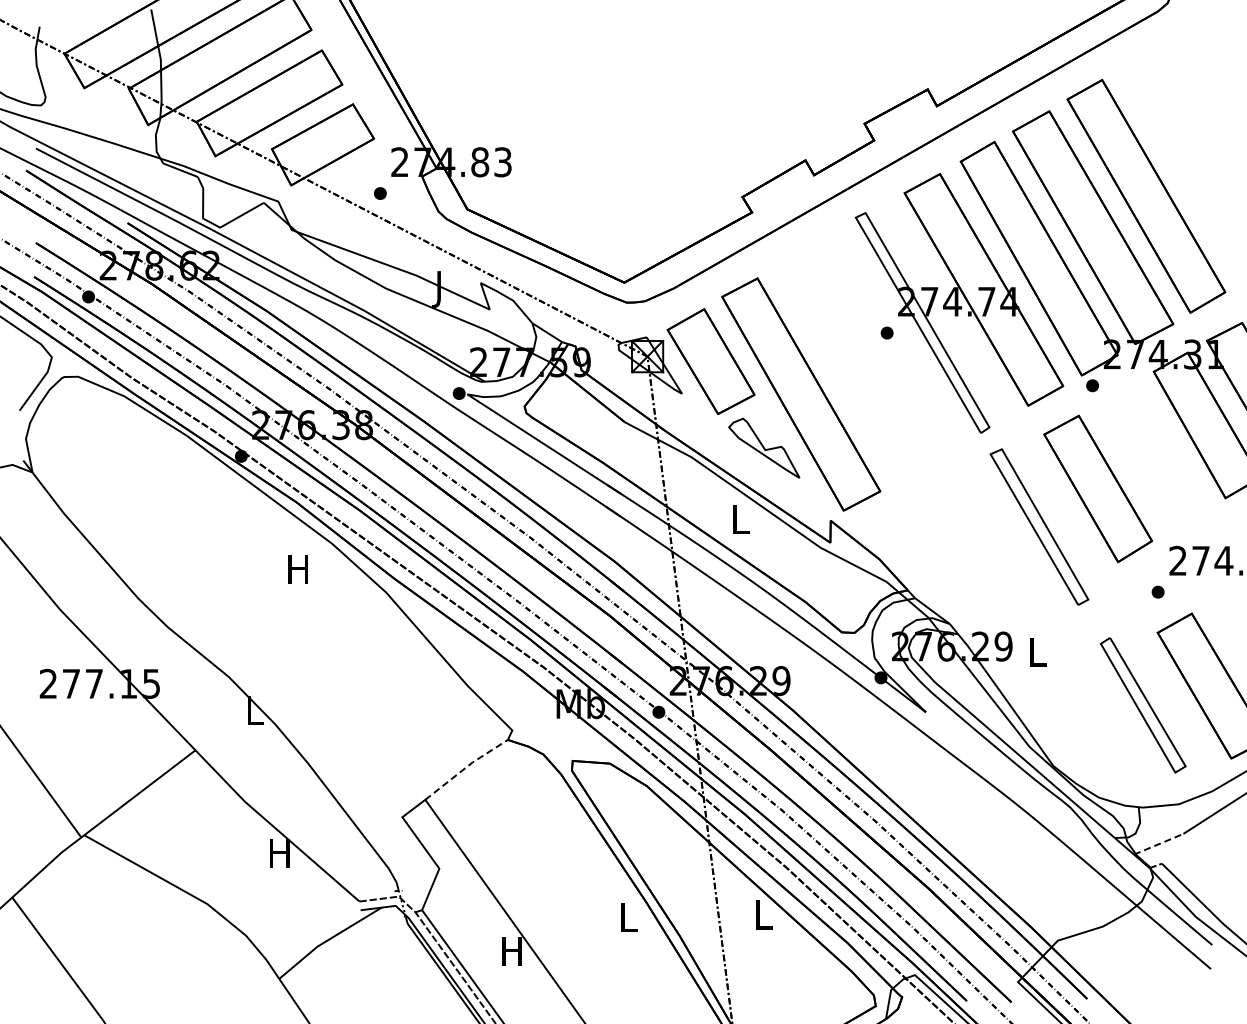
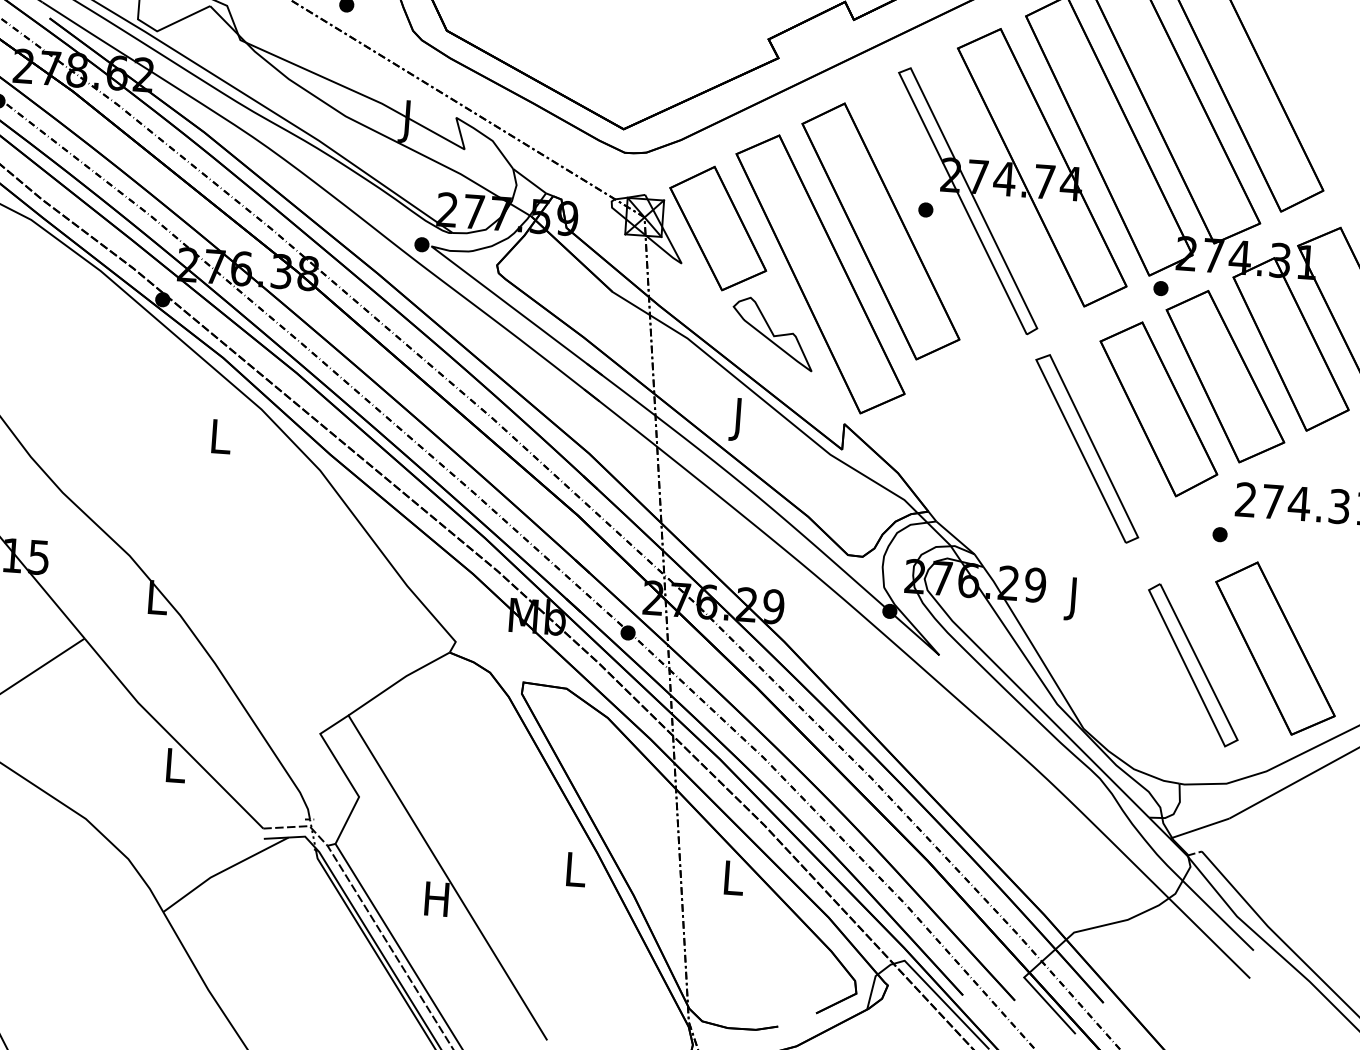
part: (849, 354) -> (880, 231), added
part: (1152, 456) -> (1224, 376), added
text: (740, 523) -> (738, 419), L -> J
text: (297, 569) -> (218, 436), H -> L
text: (1037, 655) -> (1074, 598), L -> J
line: (466, 767) -> (399, 681), dashed -> solid
line: (1158, 844) -> (1199, 828), dashed -> solid
text: (279, 853) -> (174, 765), H -> L

